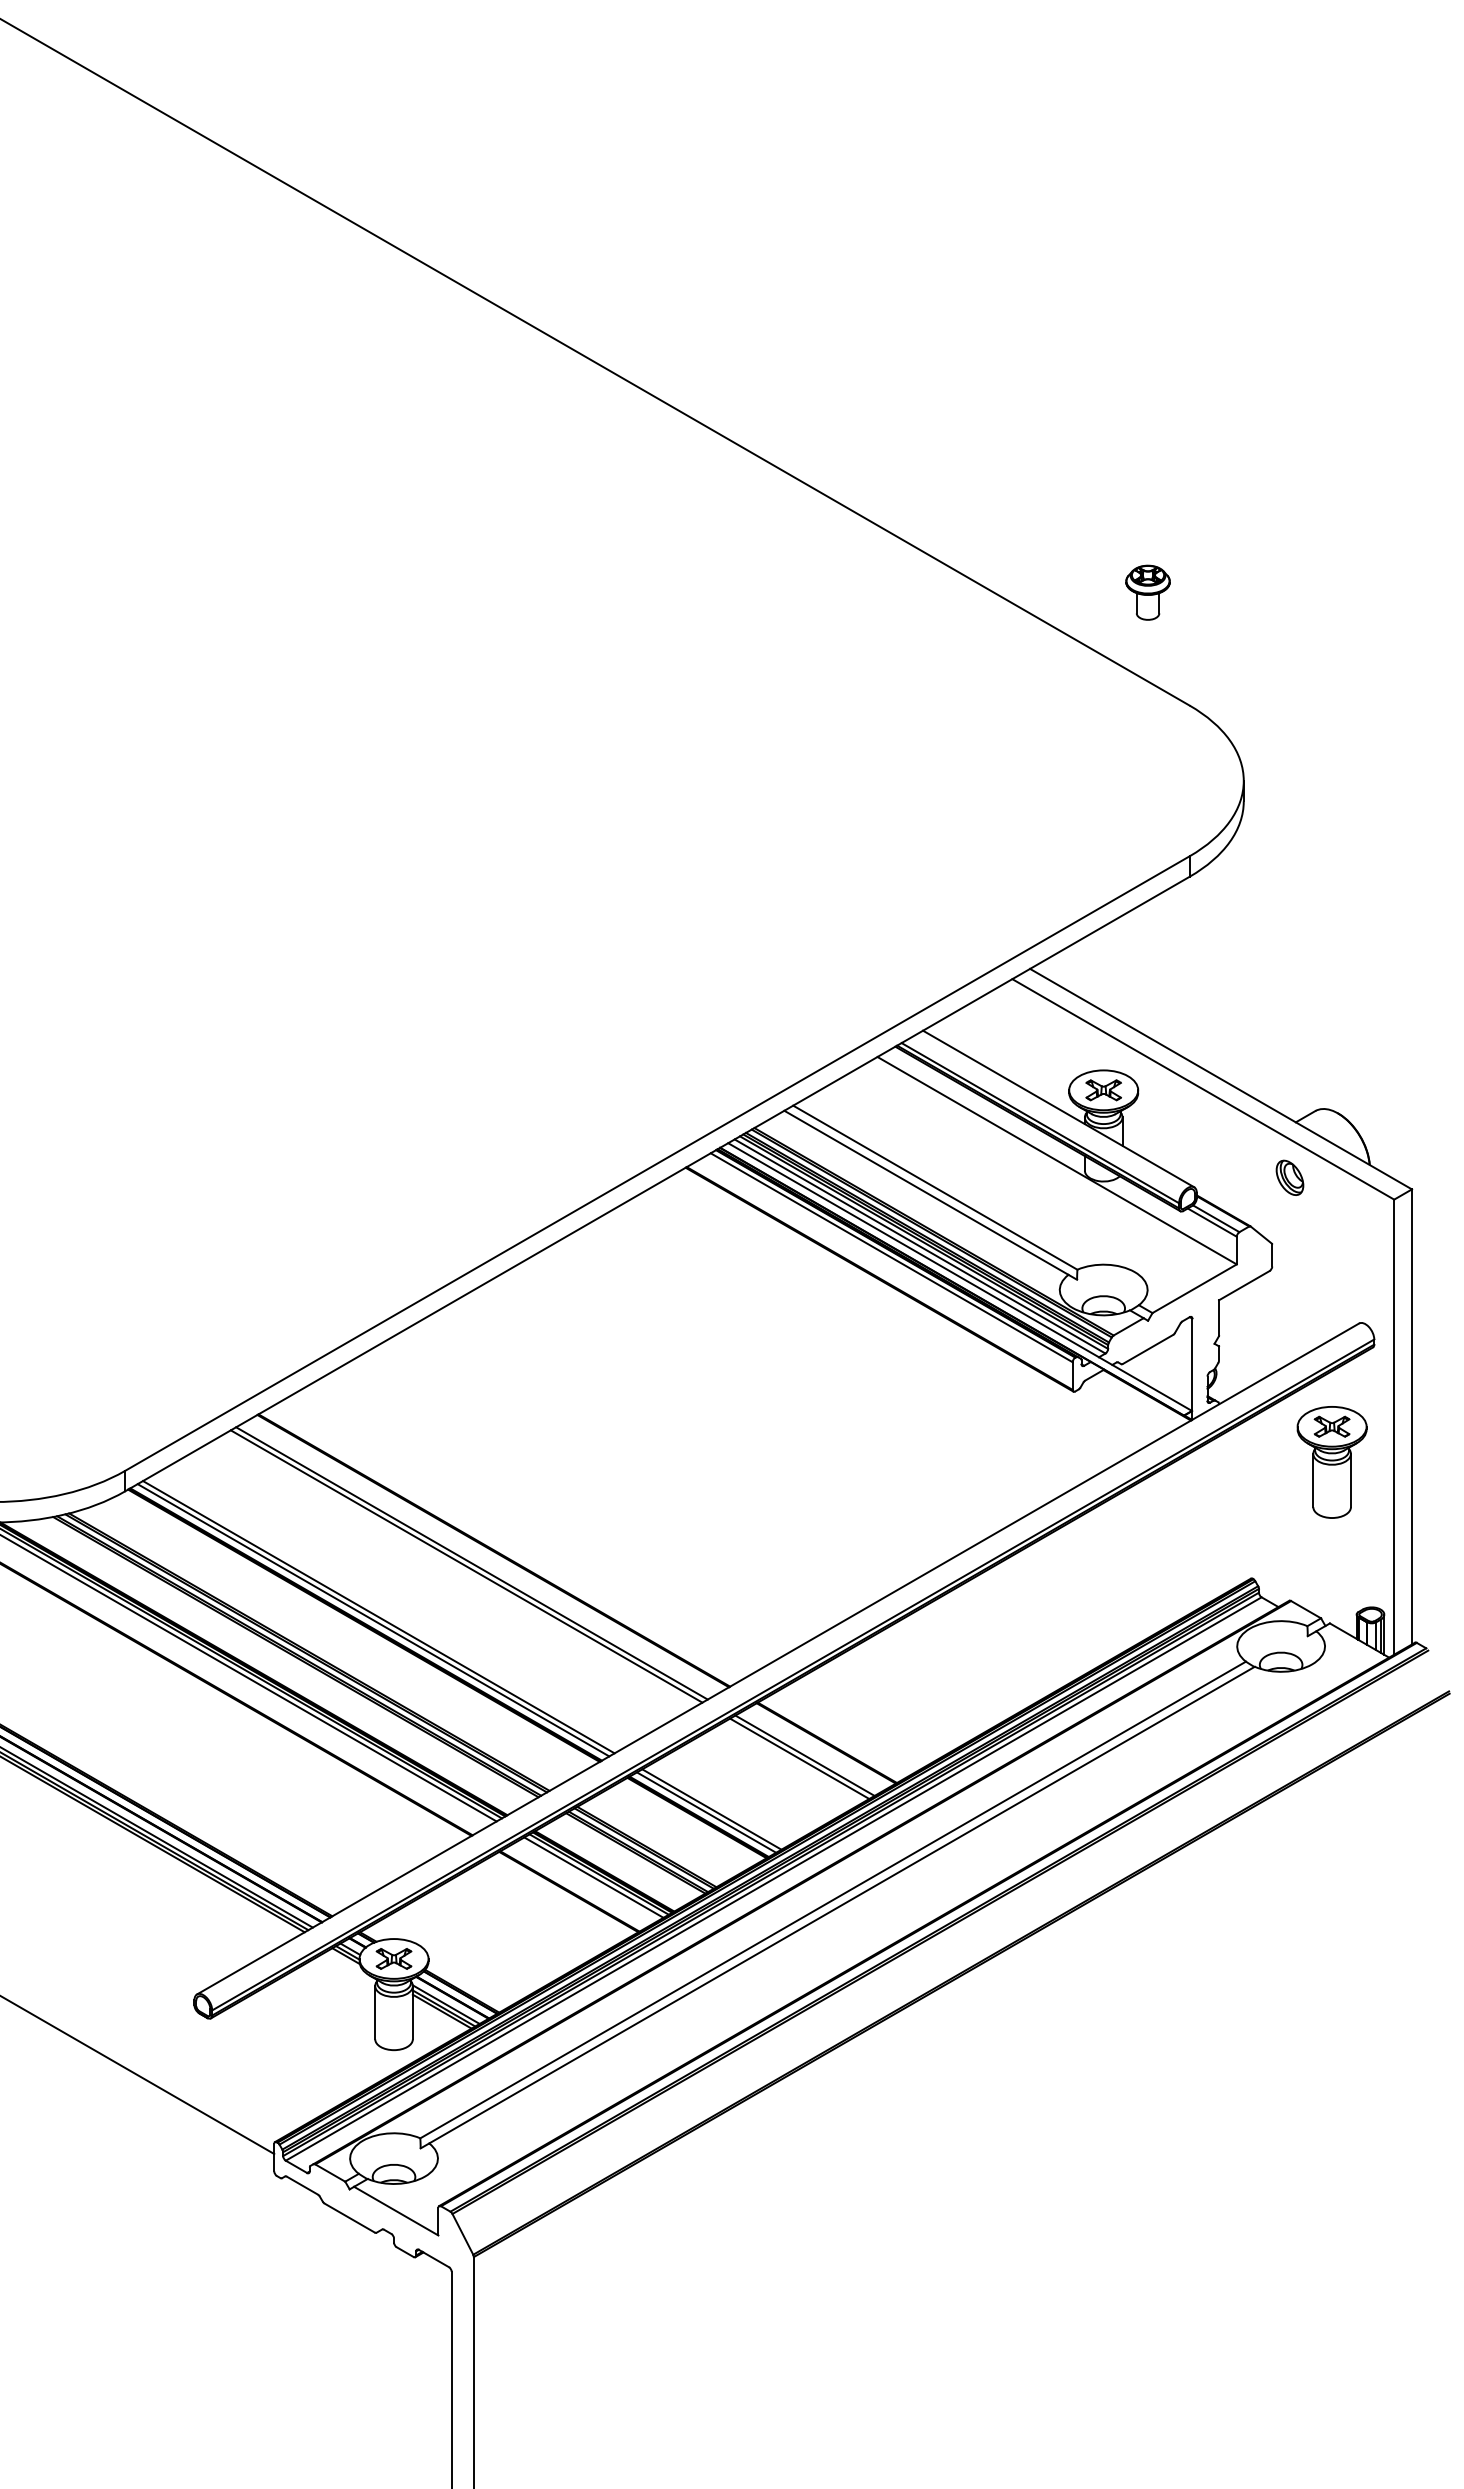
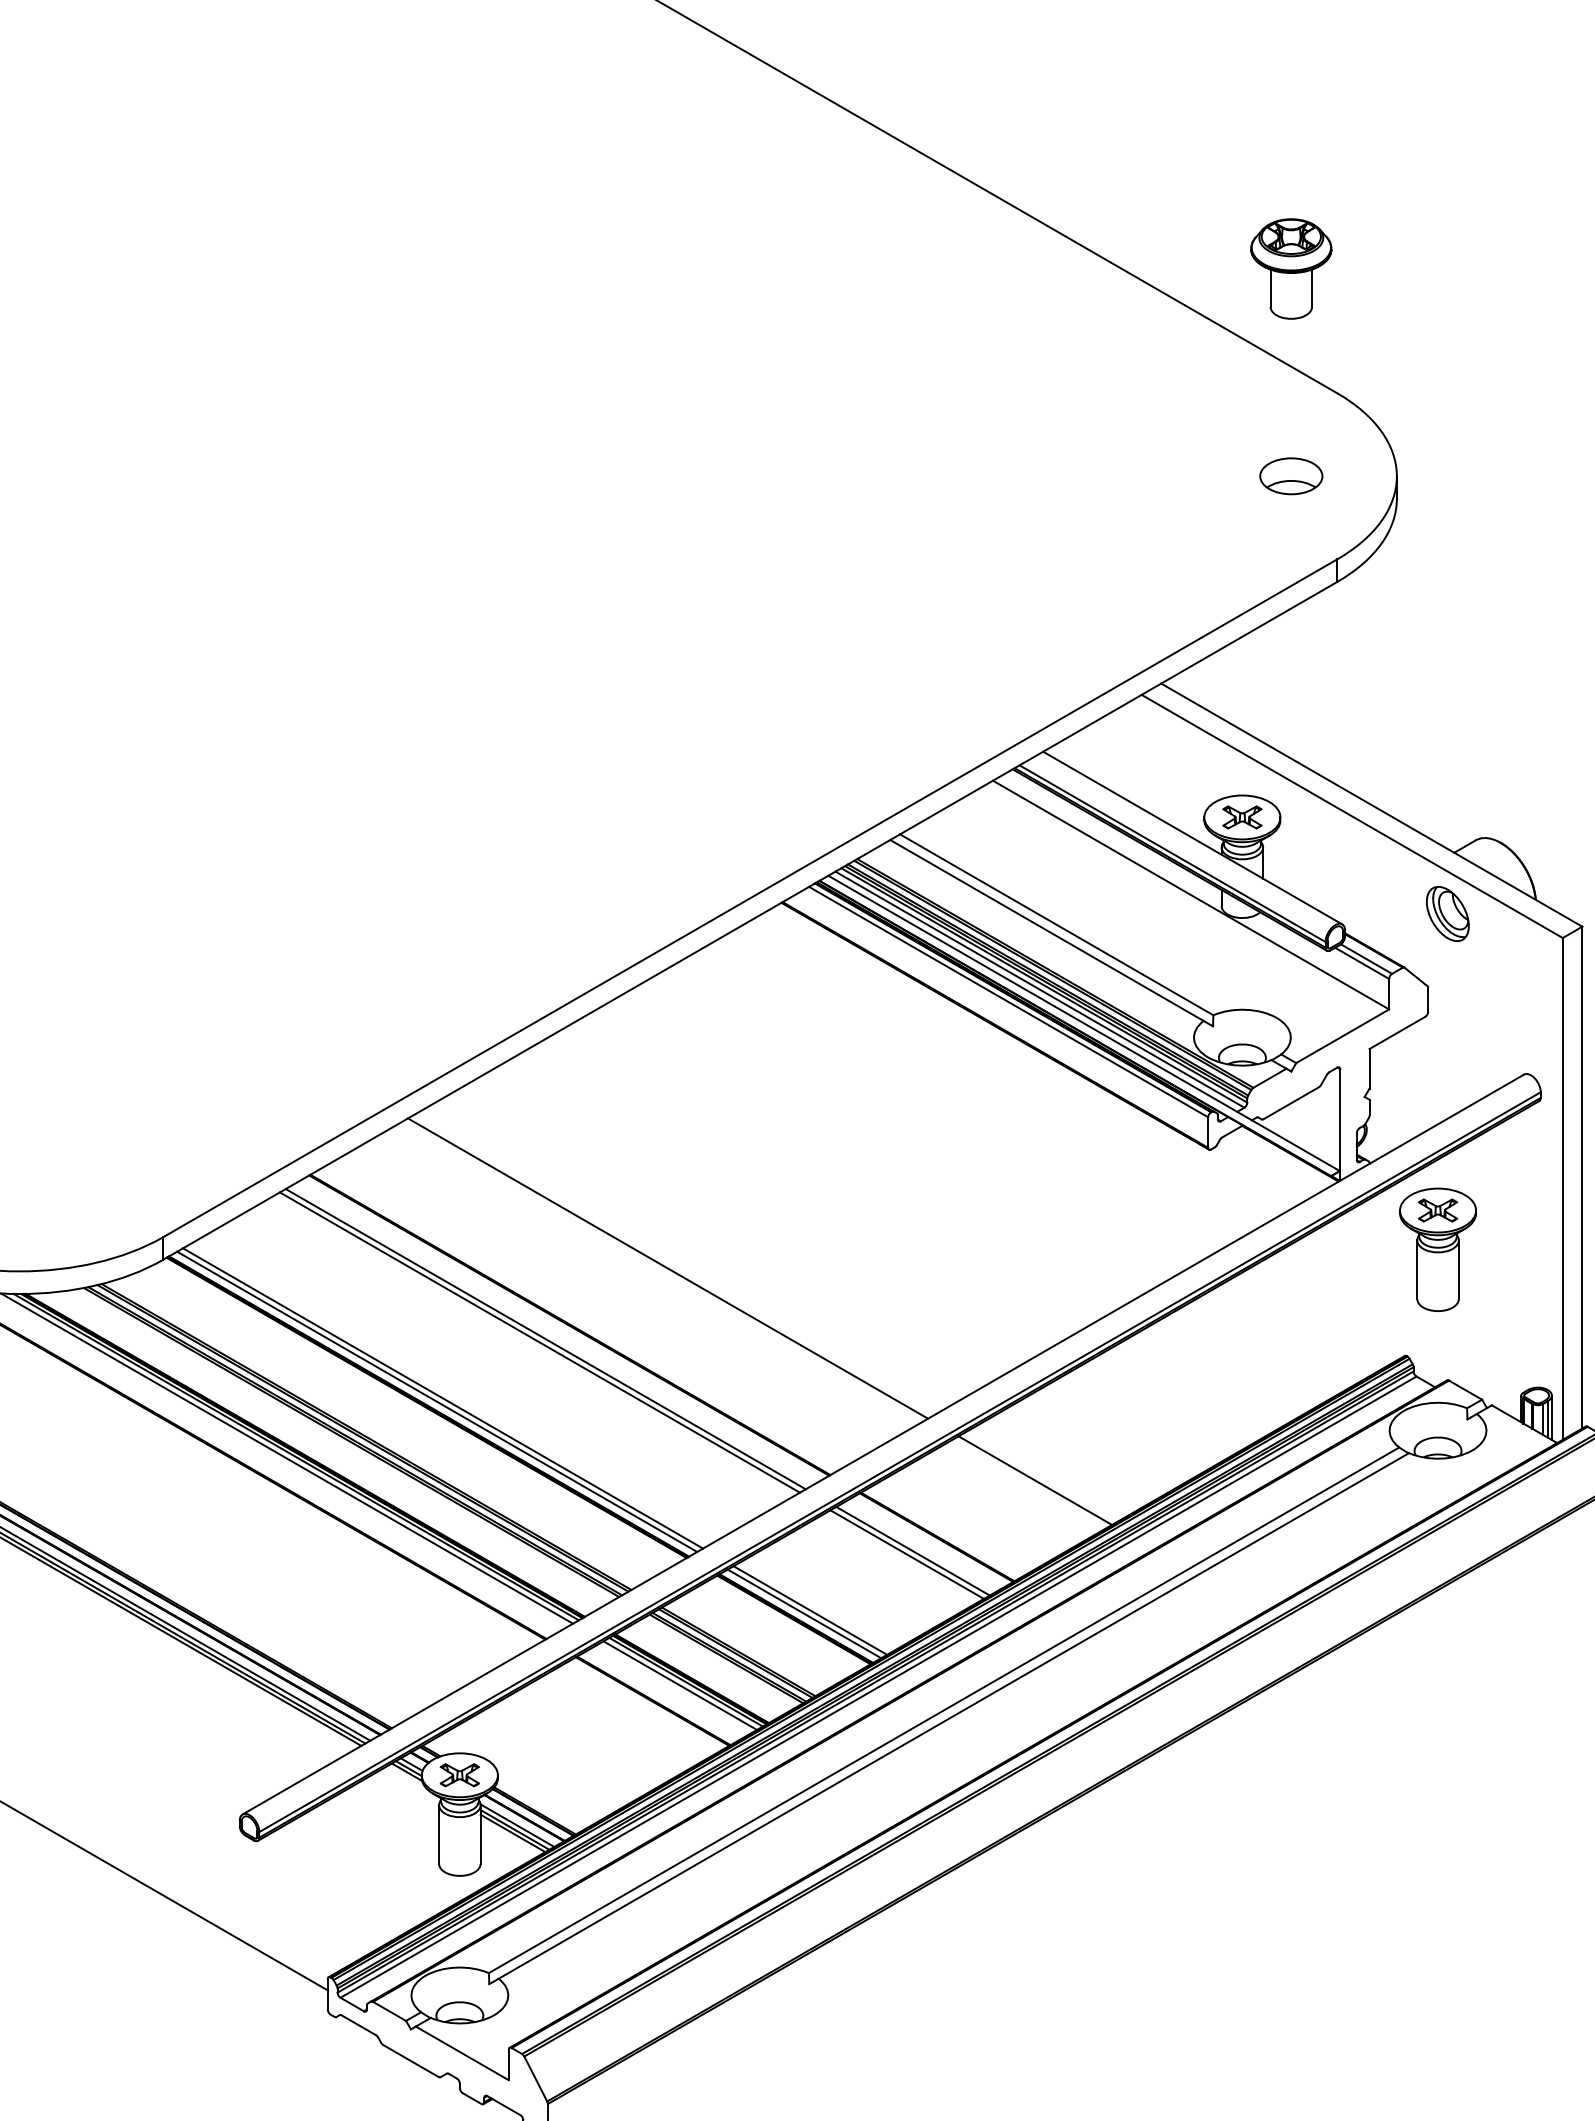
part: (1147, 592) -> (1290, 268), size x1.67
part: (1148, 780) -> (1291, 475), added
part: (1289, 1177) -> (1447, 913), size x1.43
part: (1331, 1462) -> (1437, 1249), moved
line: (582, 1499) -> (667, 1268), added
line: (915, 1691) -> (1034, 1480), added

